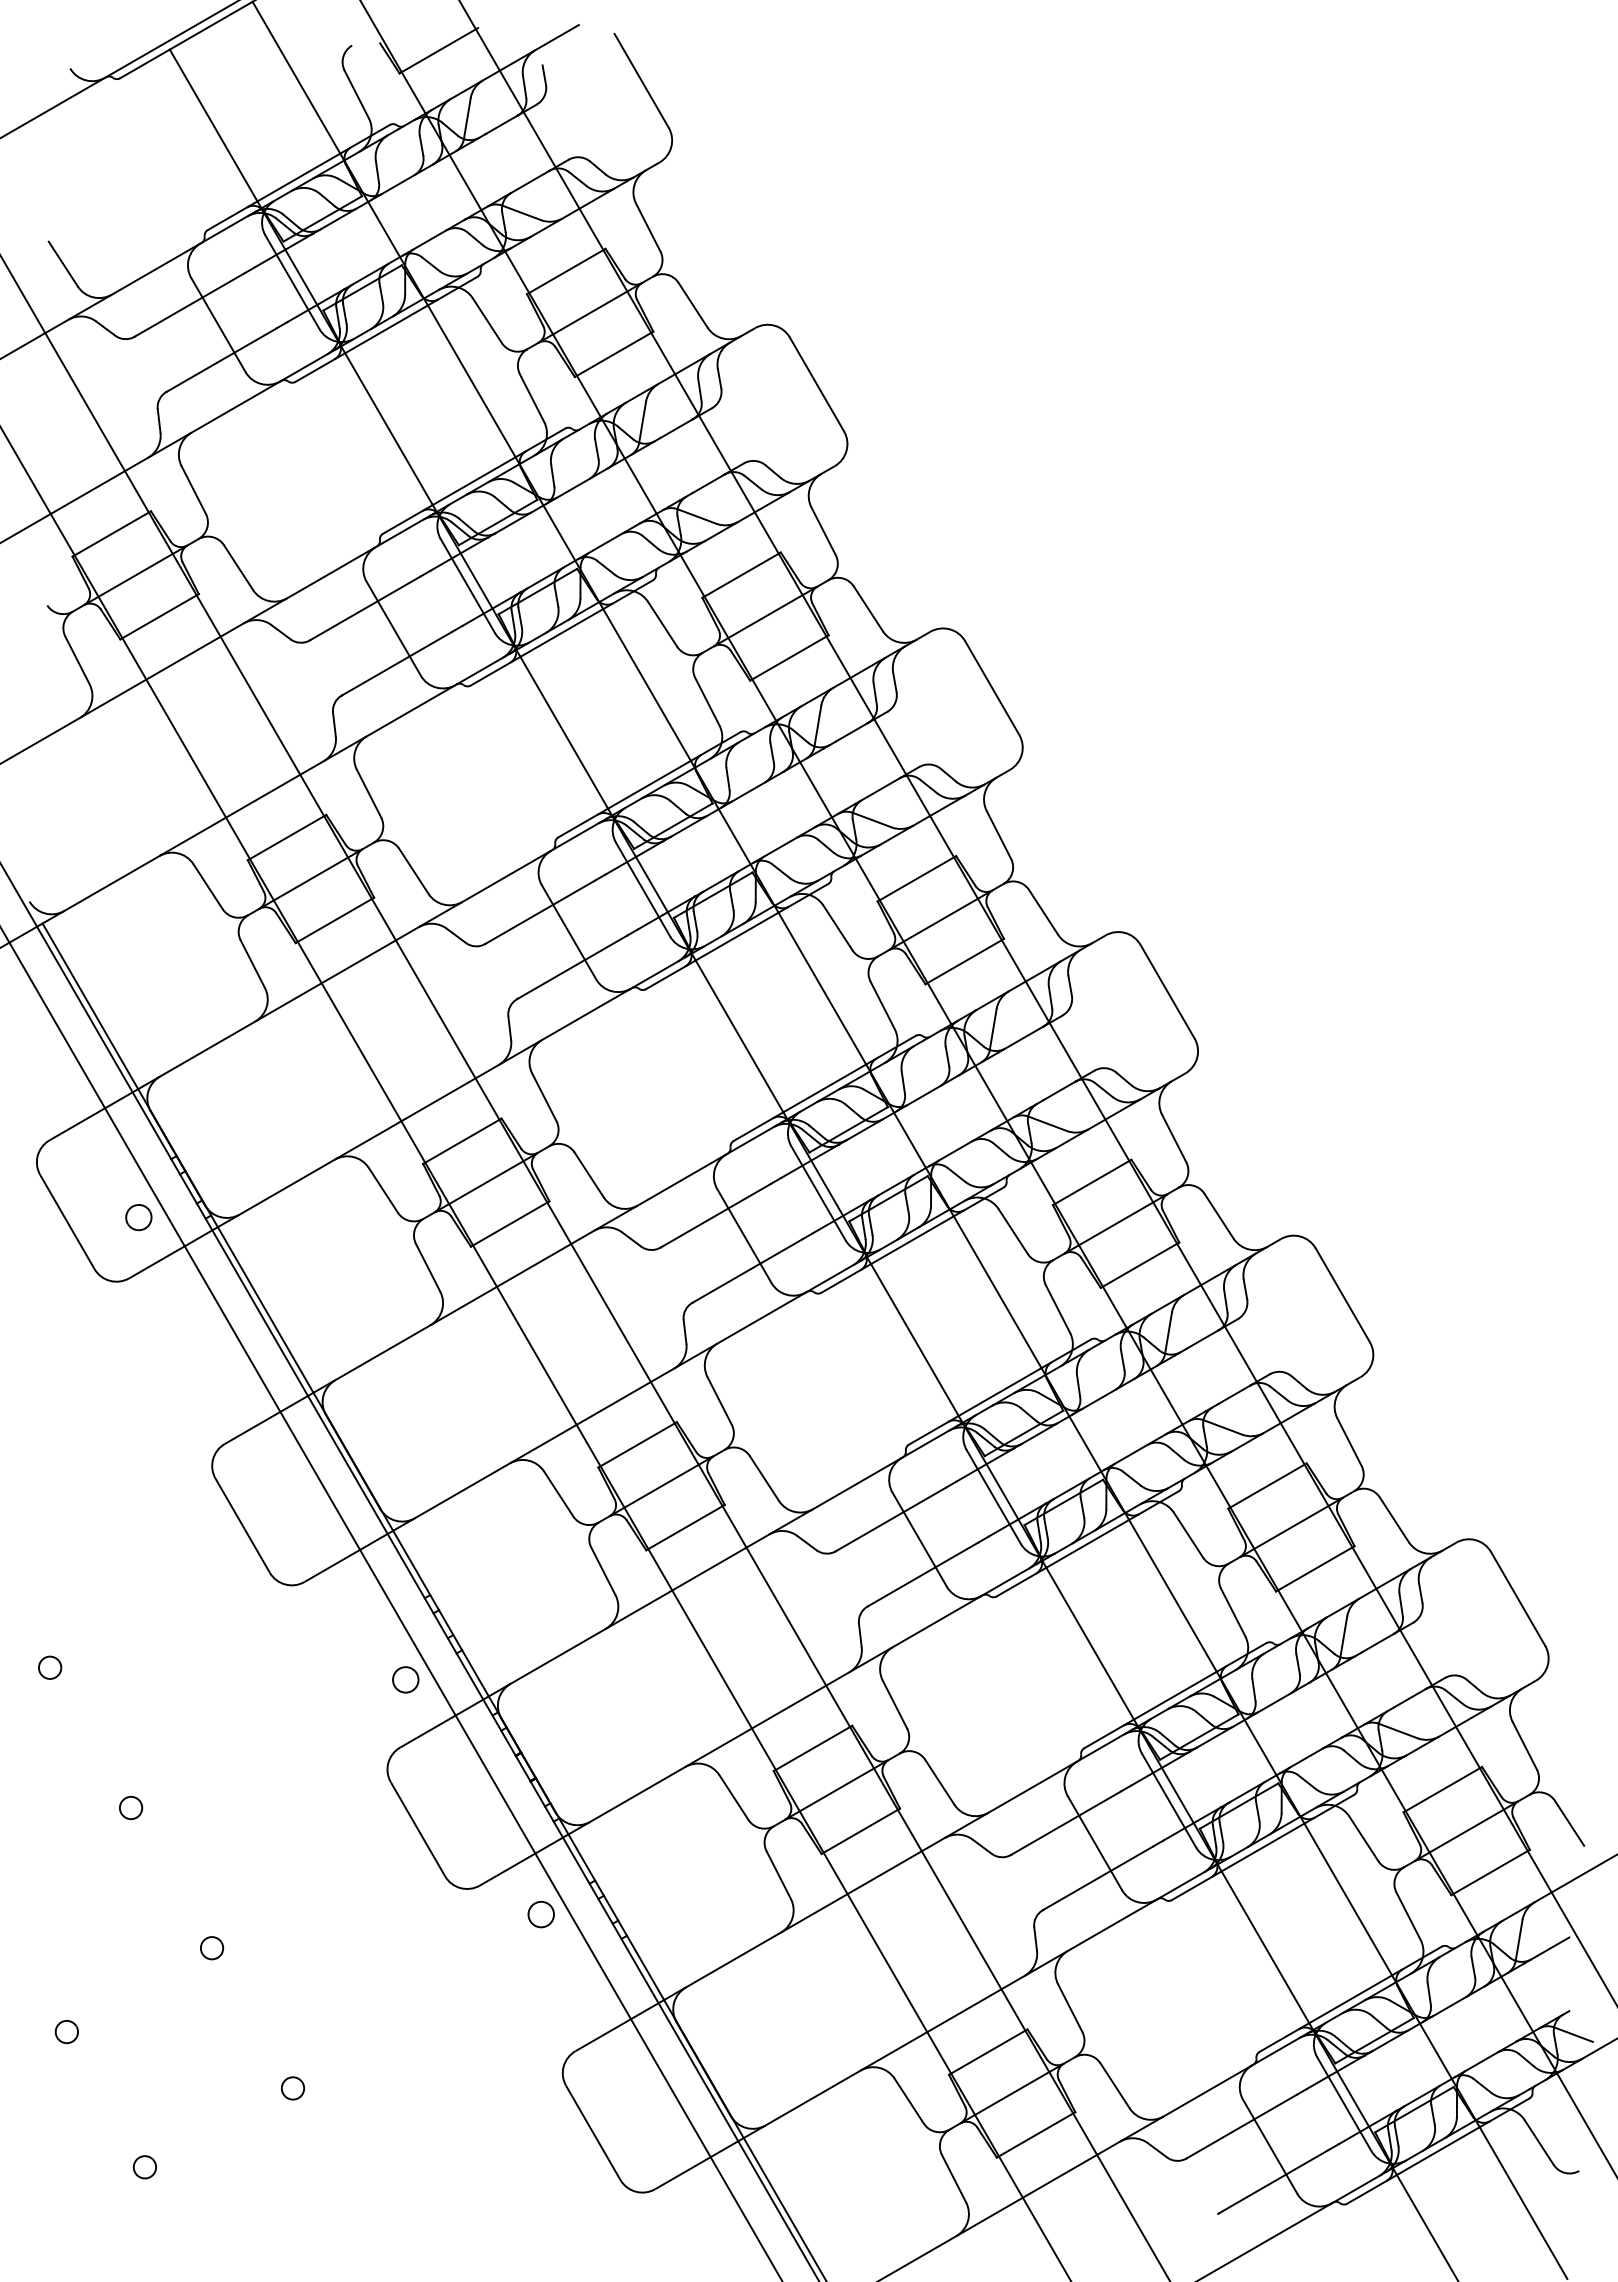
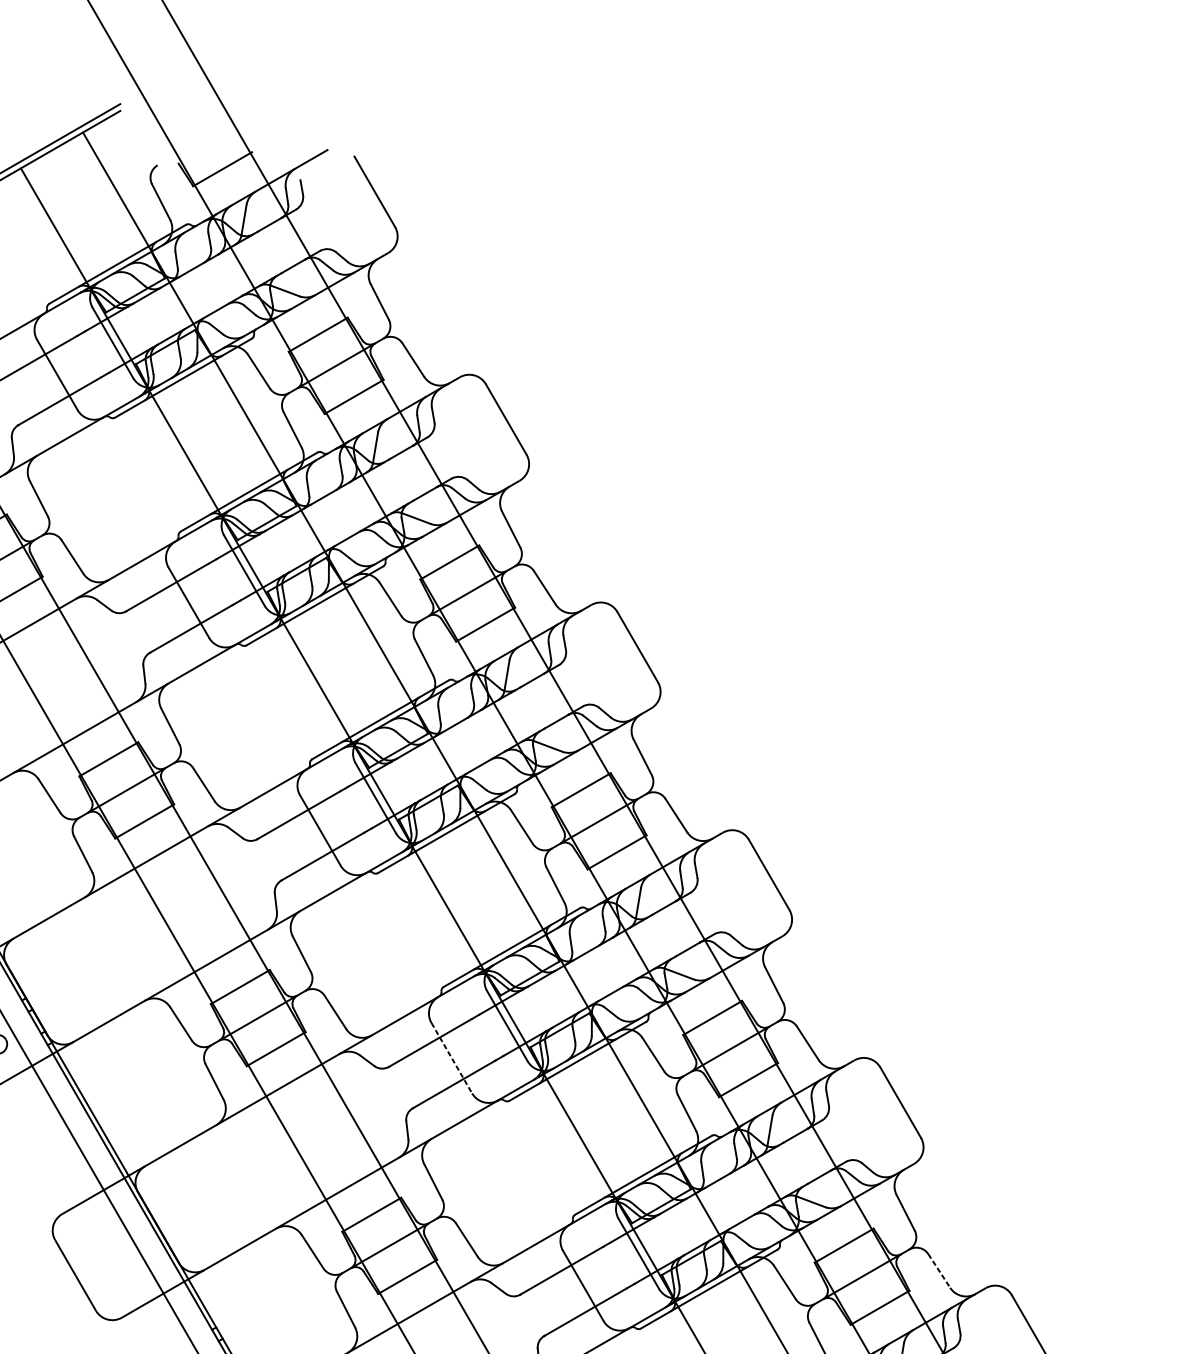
line: (744, 1236) -> (451, 1058), solid -> dashed
line: (1394, 1519) -> (939, 1270), solid -> dashed

